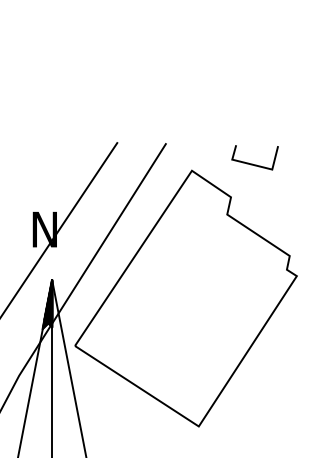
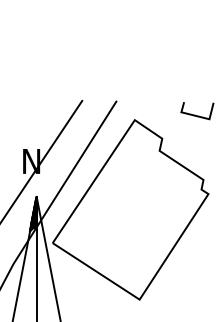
line: (252, 163) -> (195, 115), moved

